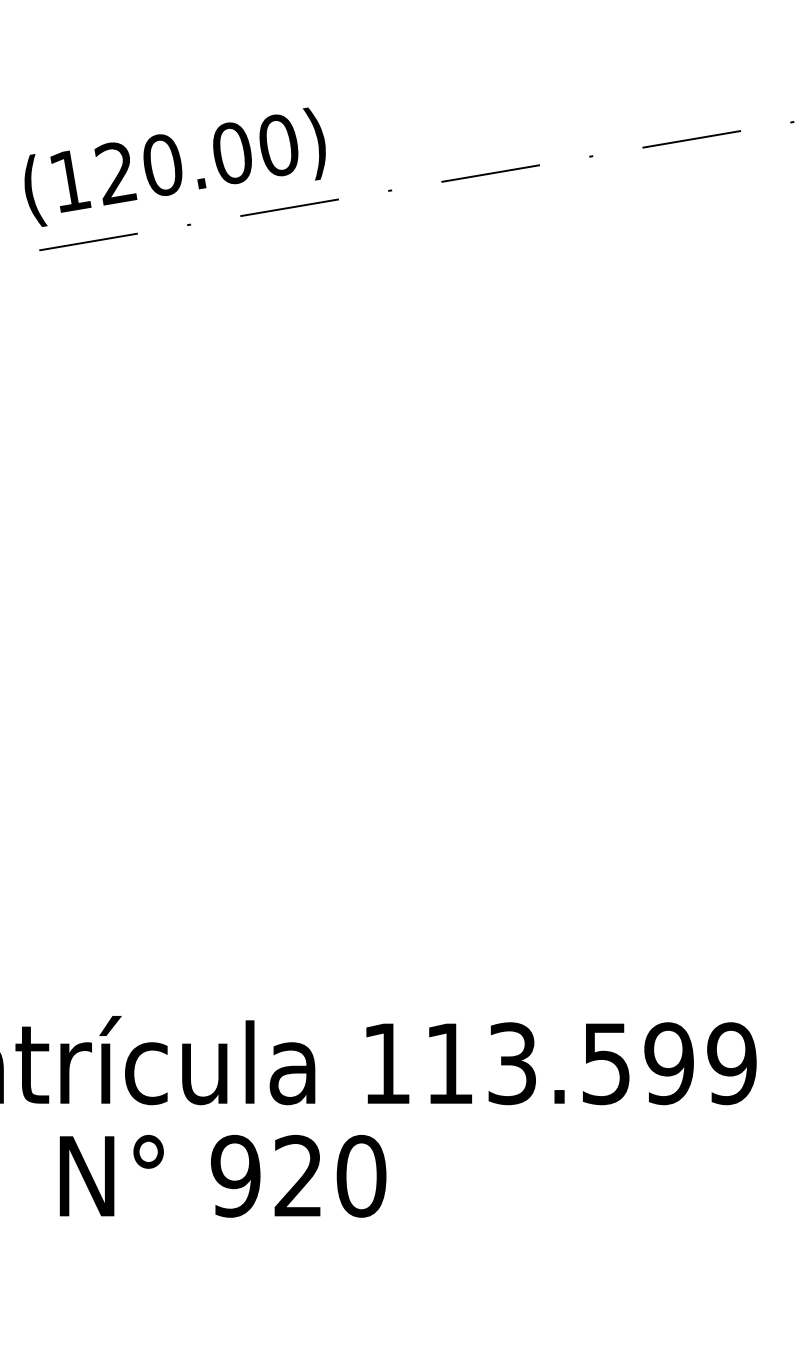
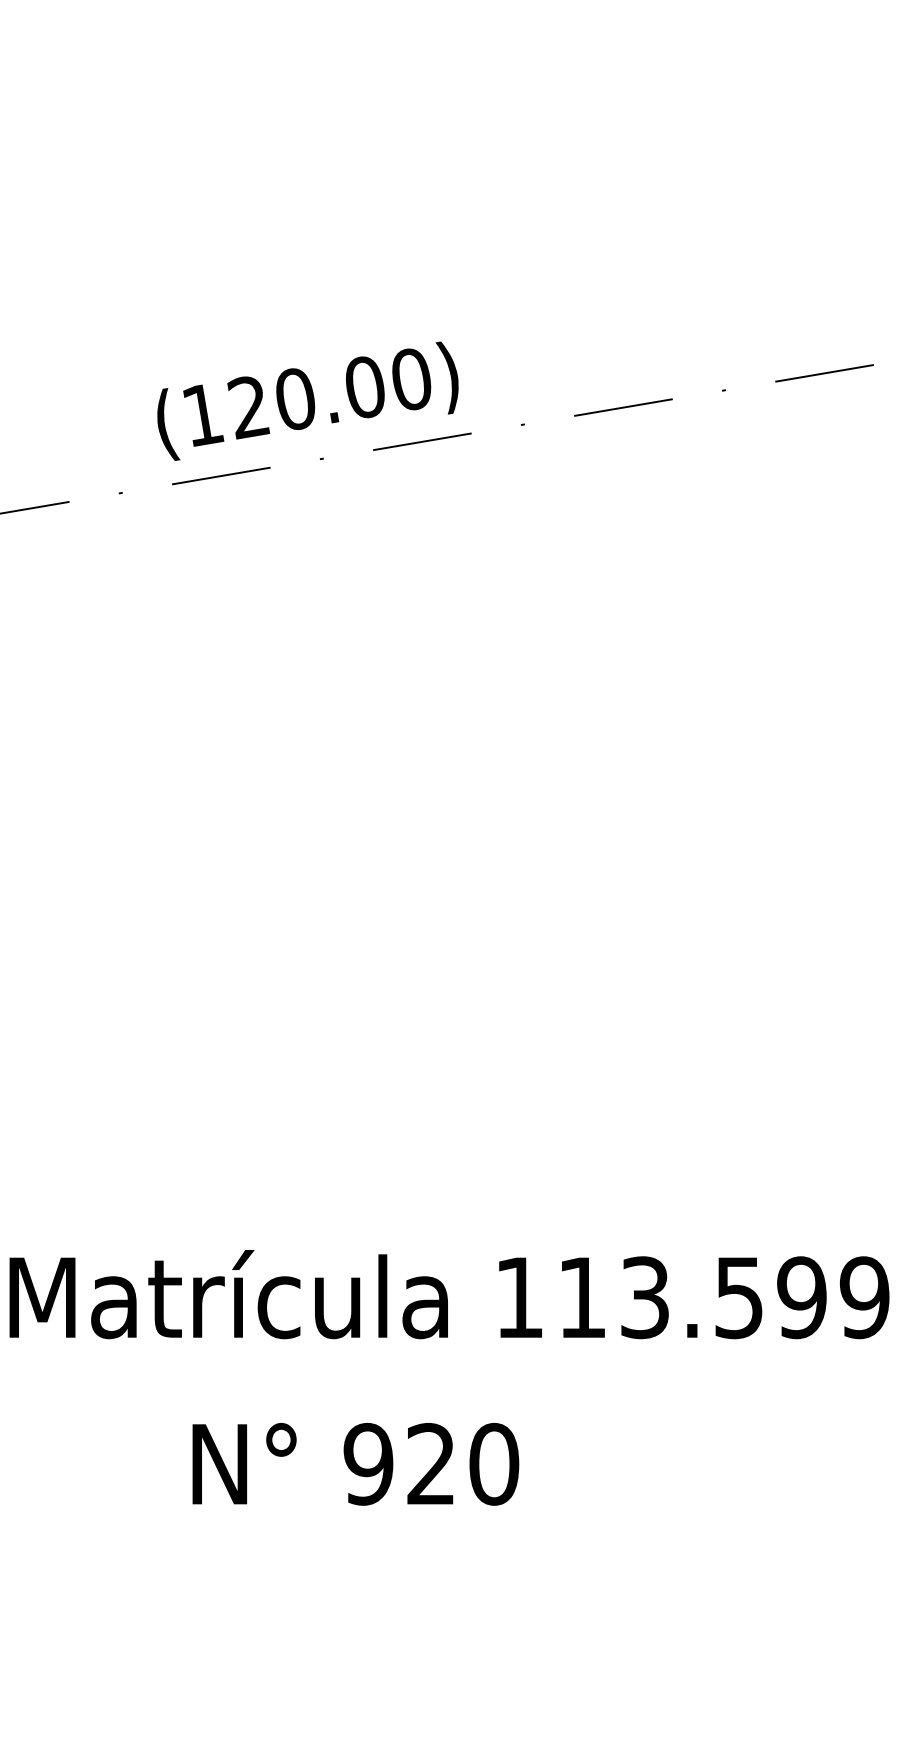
text: (222, 1176) -> (355, 1464), moved

